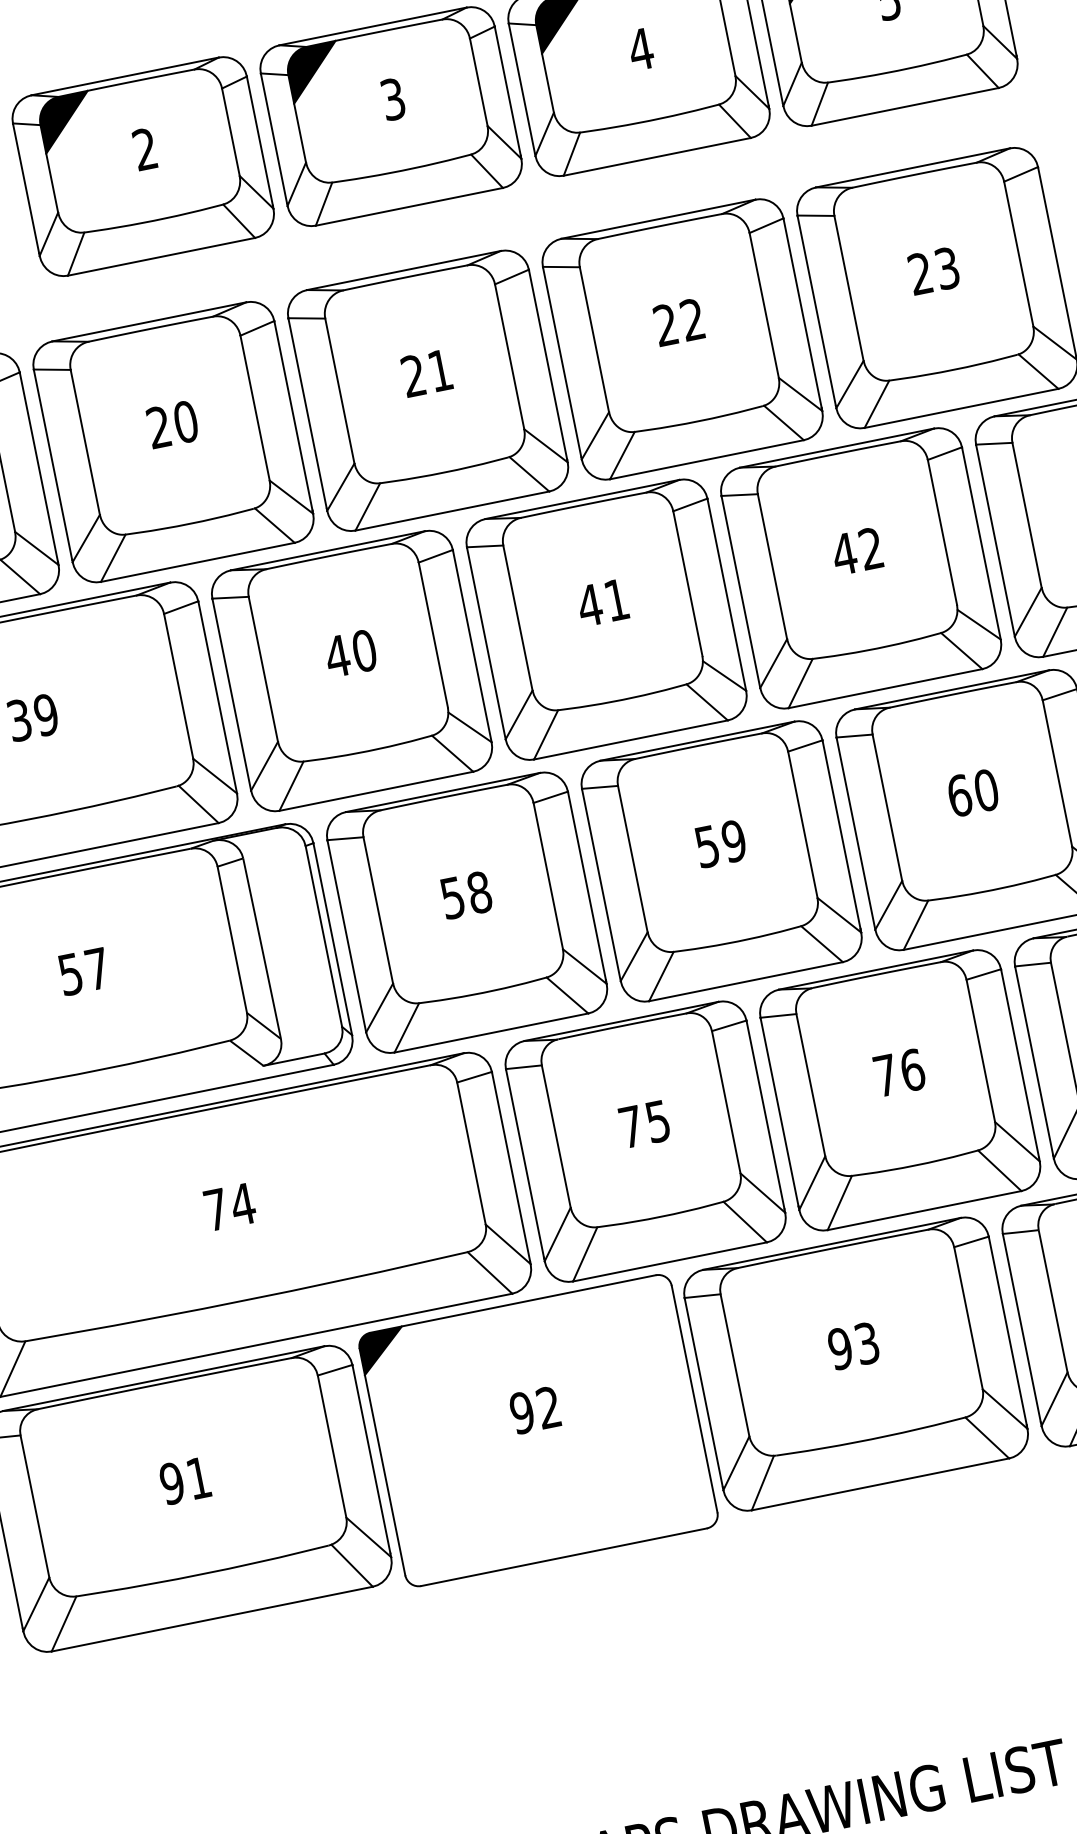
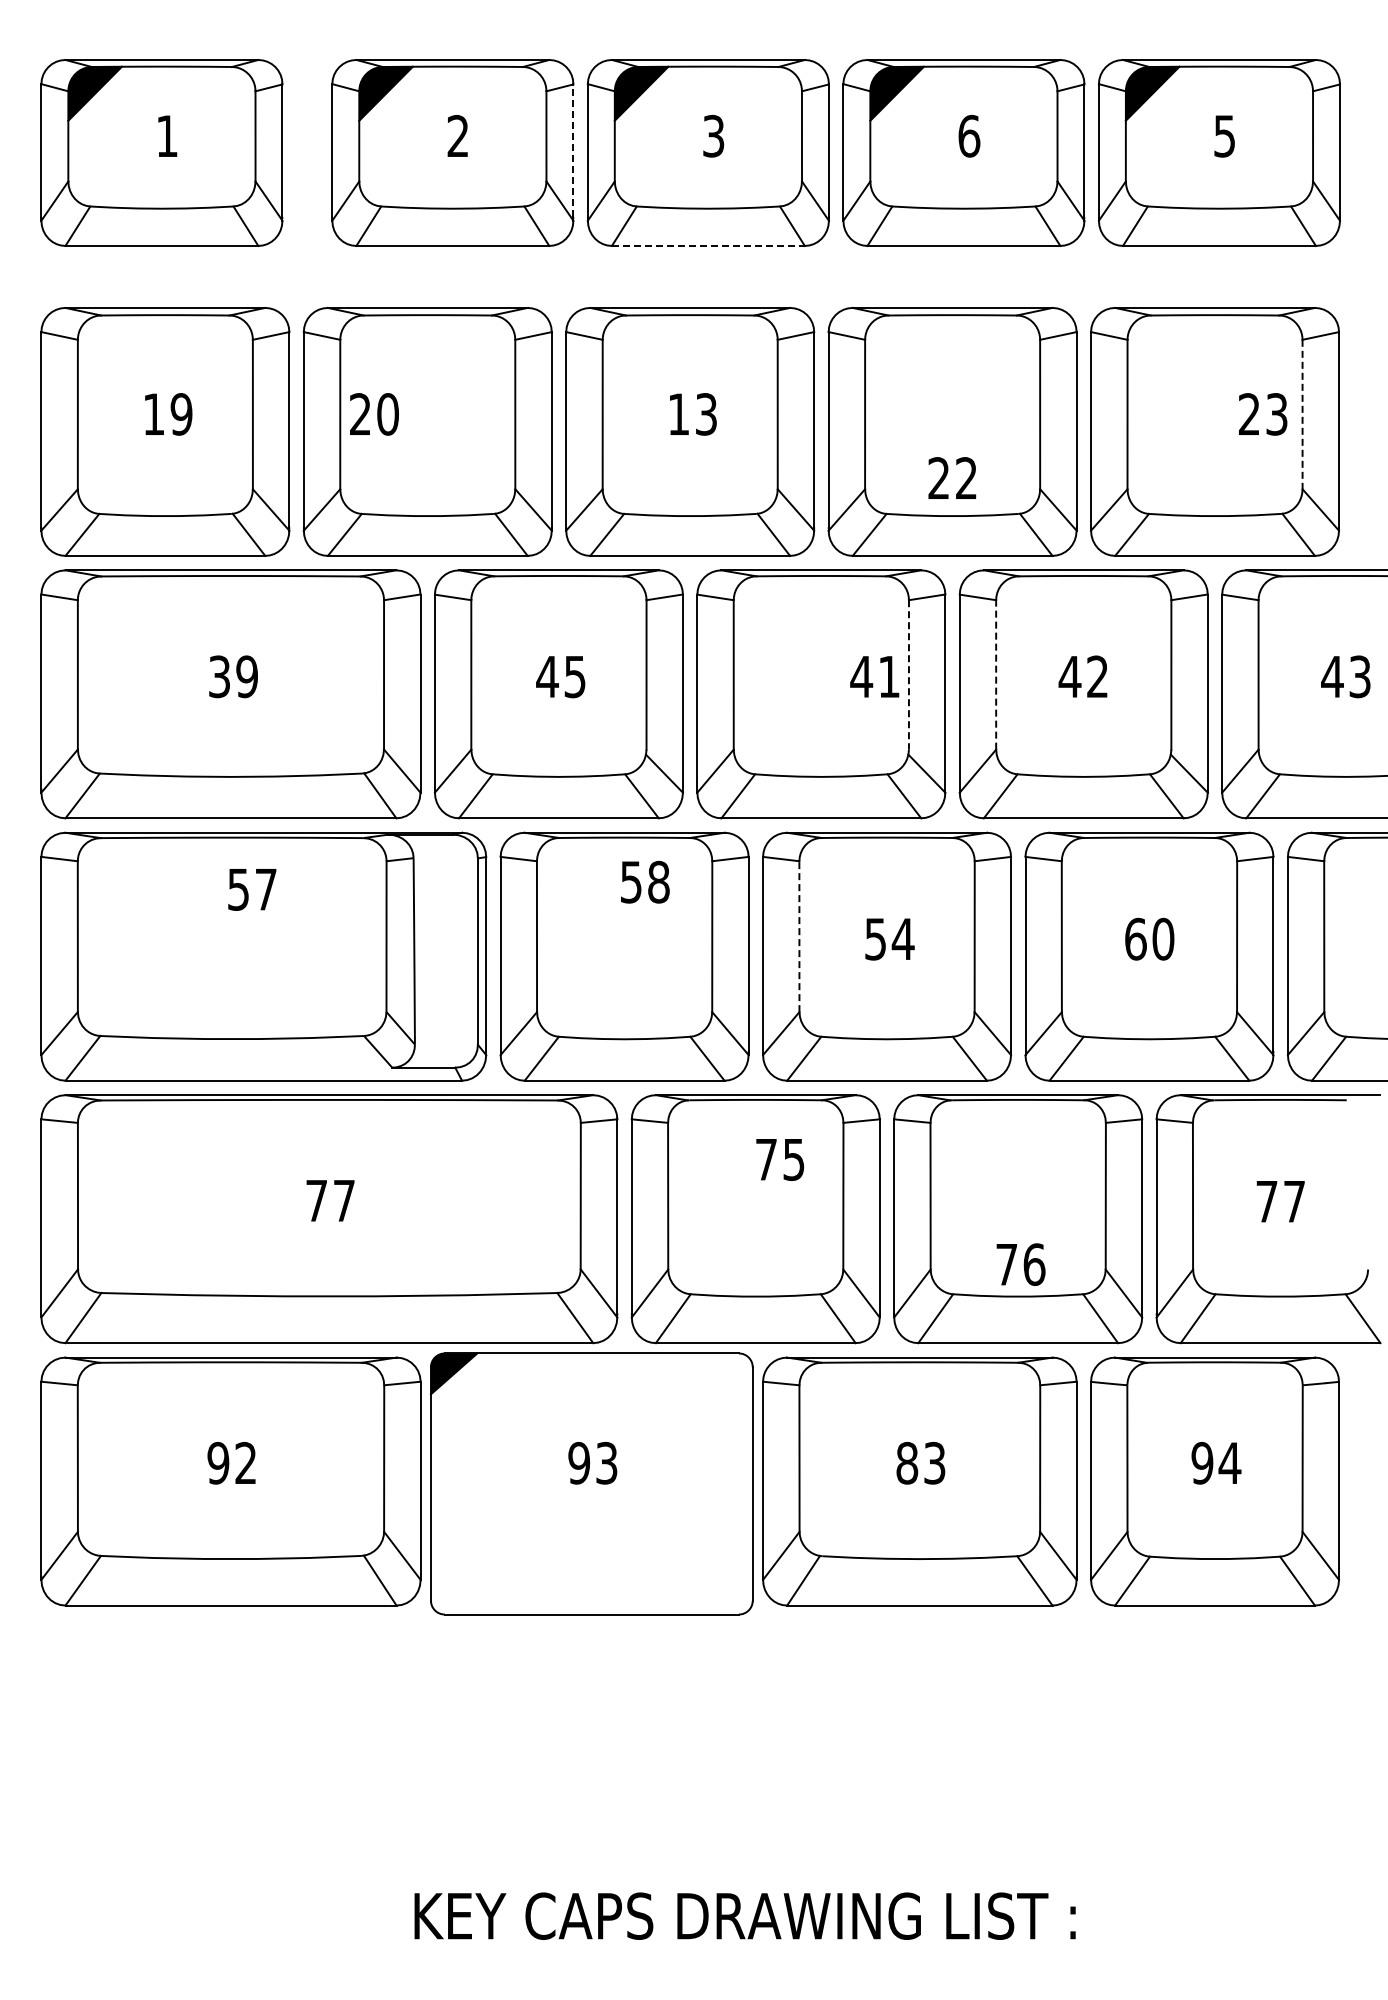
text: (640, 48) -> (968, 135), 4 -> 6
line: (259, 140) -> (573, 150), solid -> dashed
line: (409, 206) -> (708, 245), solid -> dashed
line: (1018, 254) -> (1302, 414), solid -> dashed
text: (934, 271) -> (1263, 414), moved
text: (678, 321) -> (952, 477), moved
text: (426, 373) -> (692, 414), 21 -> 13
text: (172, 424) -> (374, 414), moved
line: (772, 566) -> (996, 674), solid -> dashed
line: (687, 583) -> (908, 674), solid -> dashed
text: (602, 602) -> (874, 676), moved
text: (364, 650) -> (575, 676), 40 -> 45
text: (733, 840) -> (902, 938), 59 -> 54
line: (632, 858) -> (799, 936), solid -> dashed
text: (466, 894) -> (645, 881), moved
text: (84, 971) -> (252, 889), moved
text: (899, 1072) -> (1020, 1264), moved
text: (644, 1124) -> (780, 1159), moved
text: (242, 1204) -> (343, 1200), 74 -> 77
text: (840, 1349) -> (907, 1463), 93 -> 83
text: (548, 1407) -> (606, 1463), 92 -> 93
text: (198, 1477) -> (245, 1462), 91 -> 92

